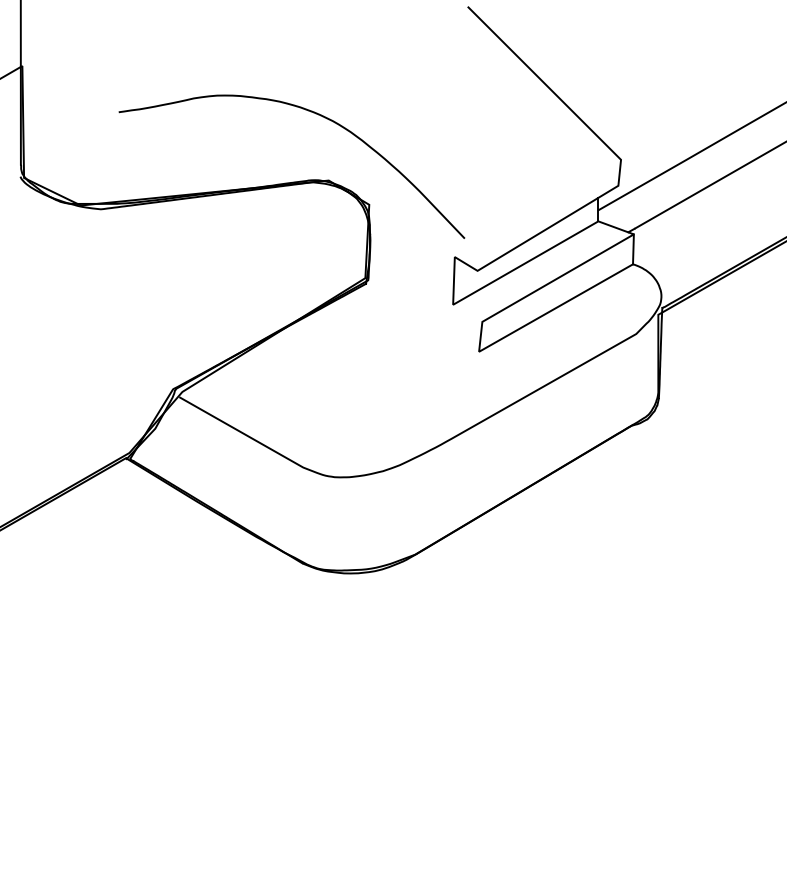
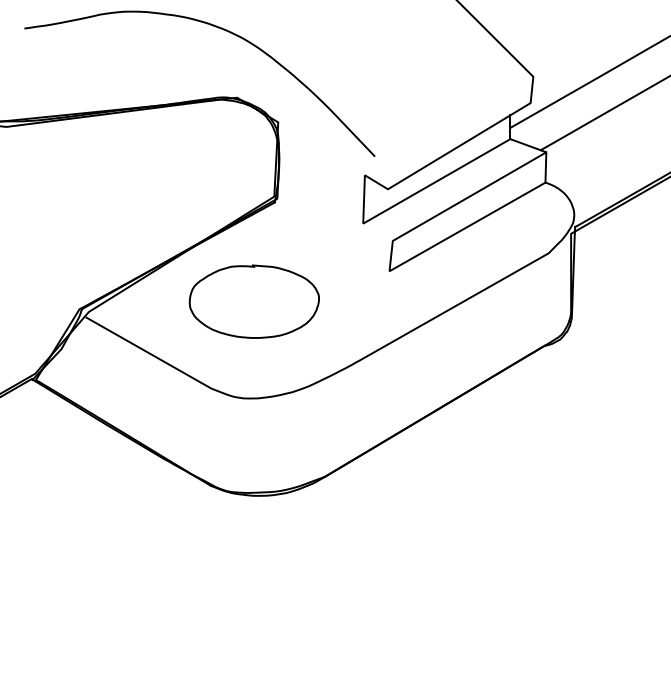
curve: (345, 348) -> (254, 267), added

